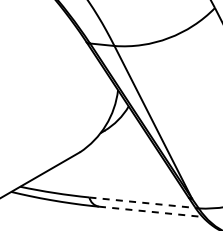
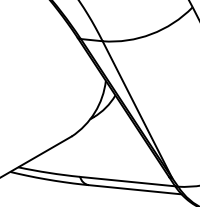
line: (143, 202) -> (128, 181), dashed -> solid
line: (151, 211) -> (135, 189), dashed -> solid

